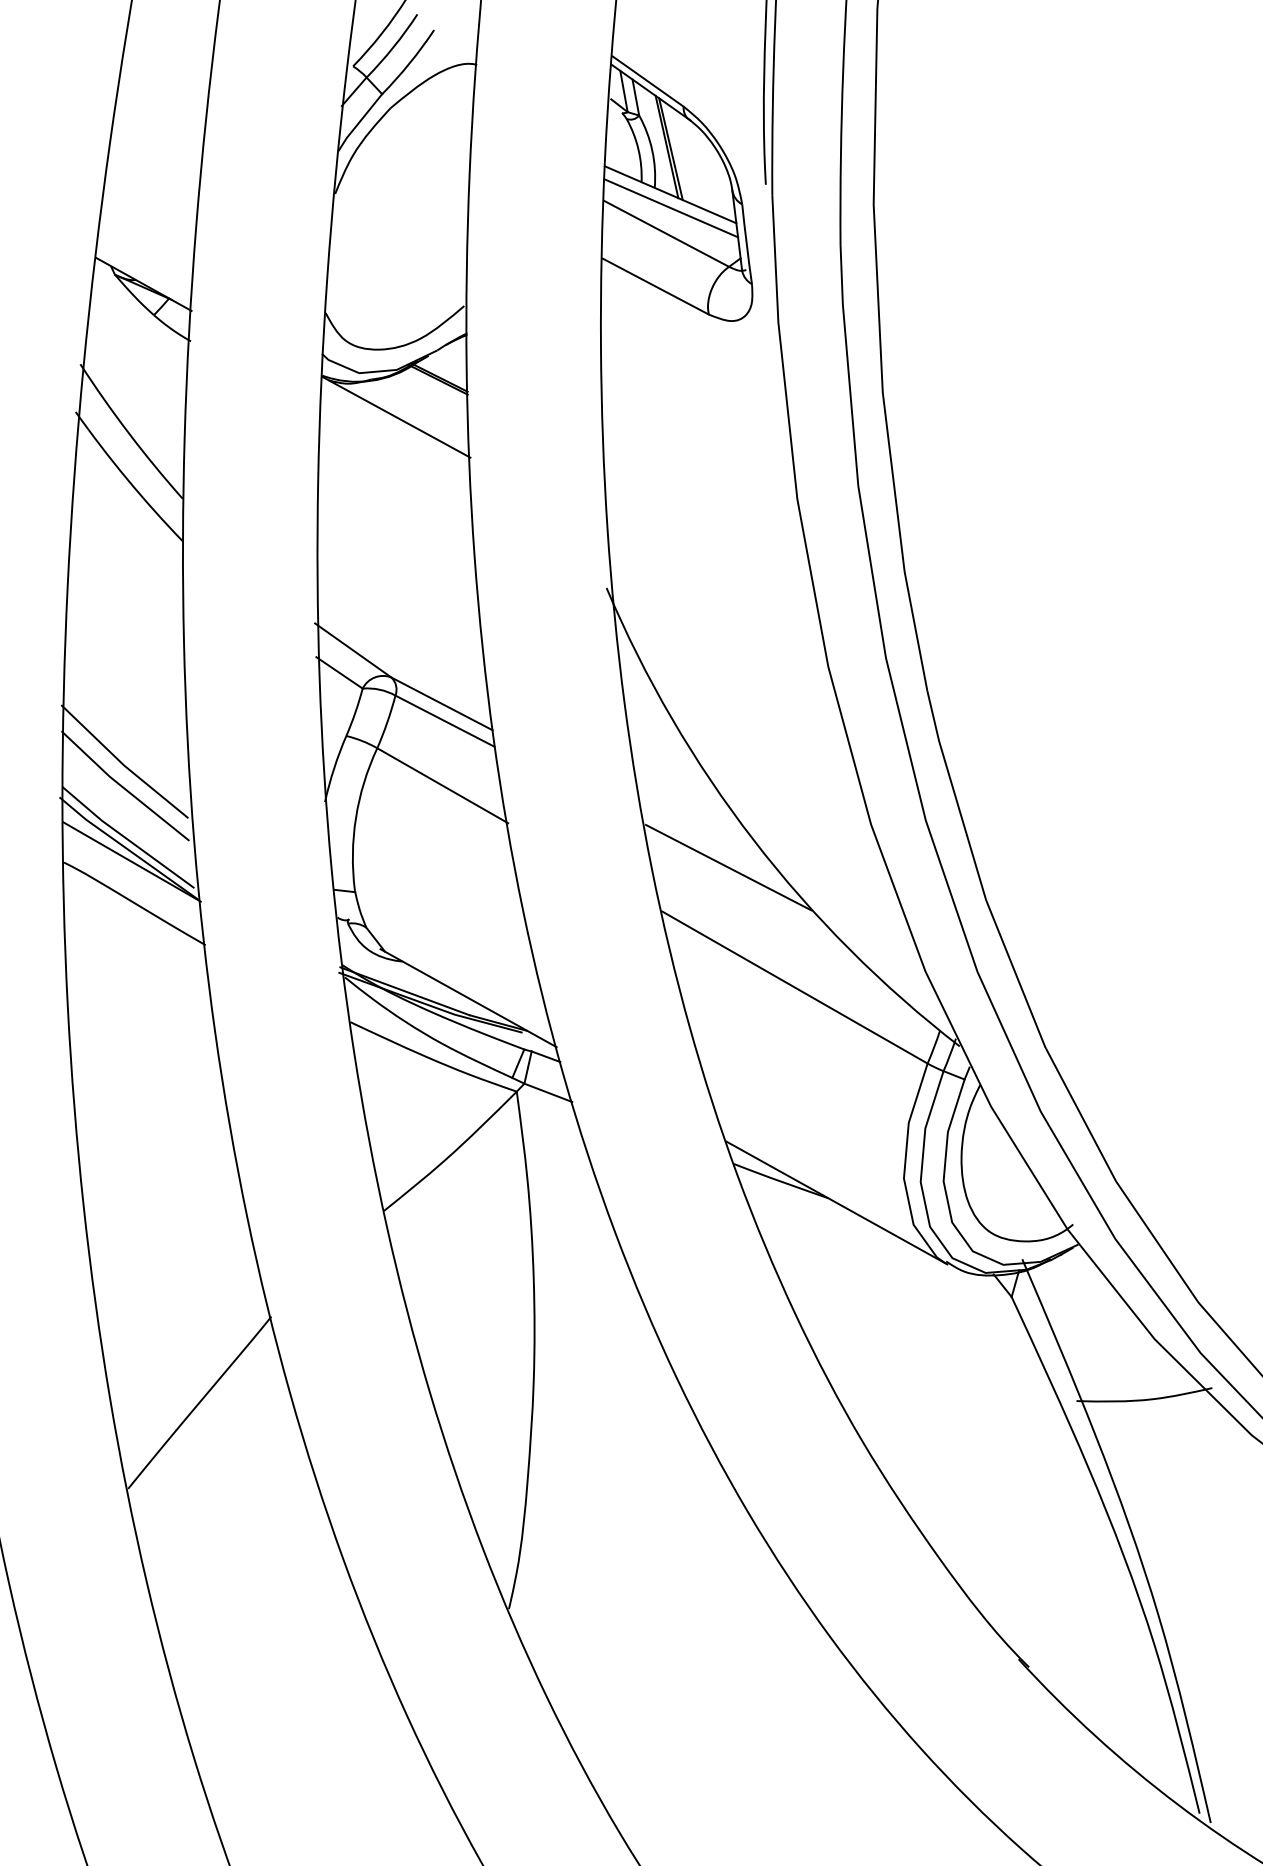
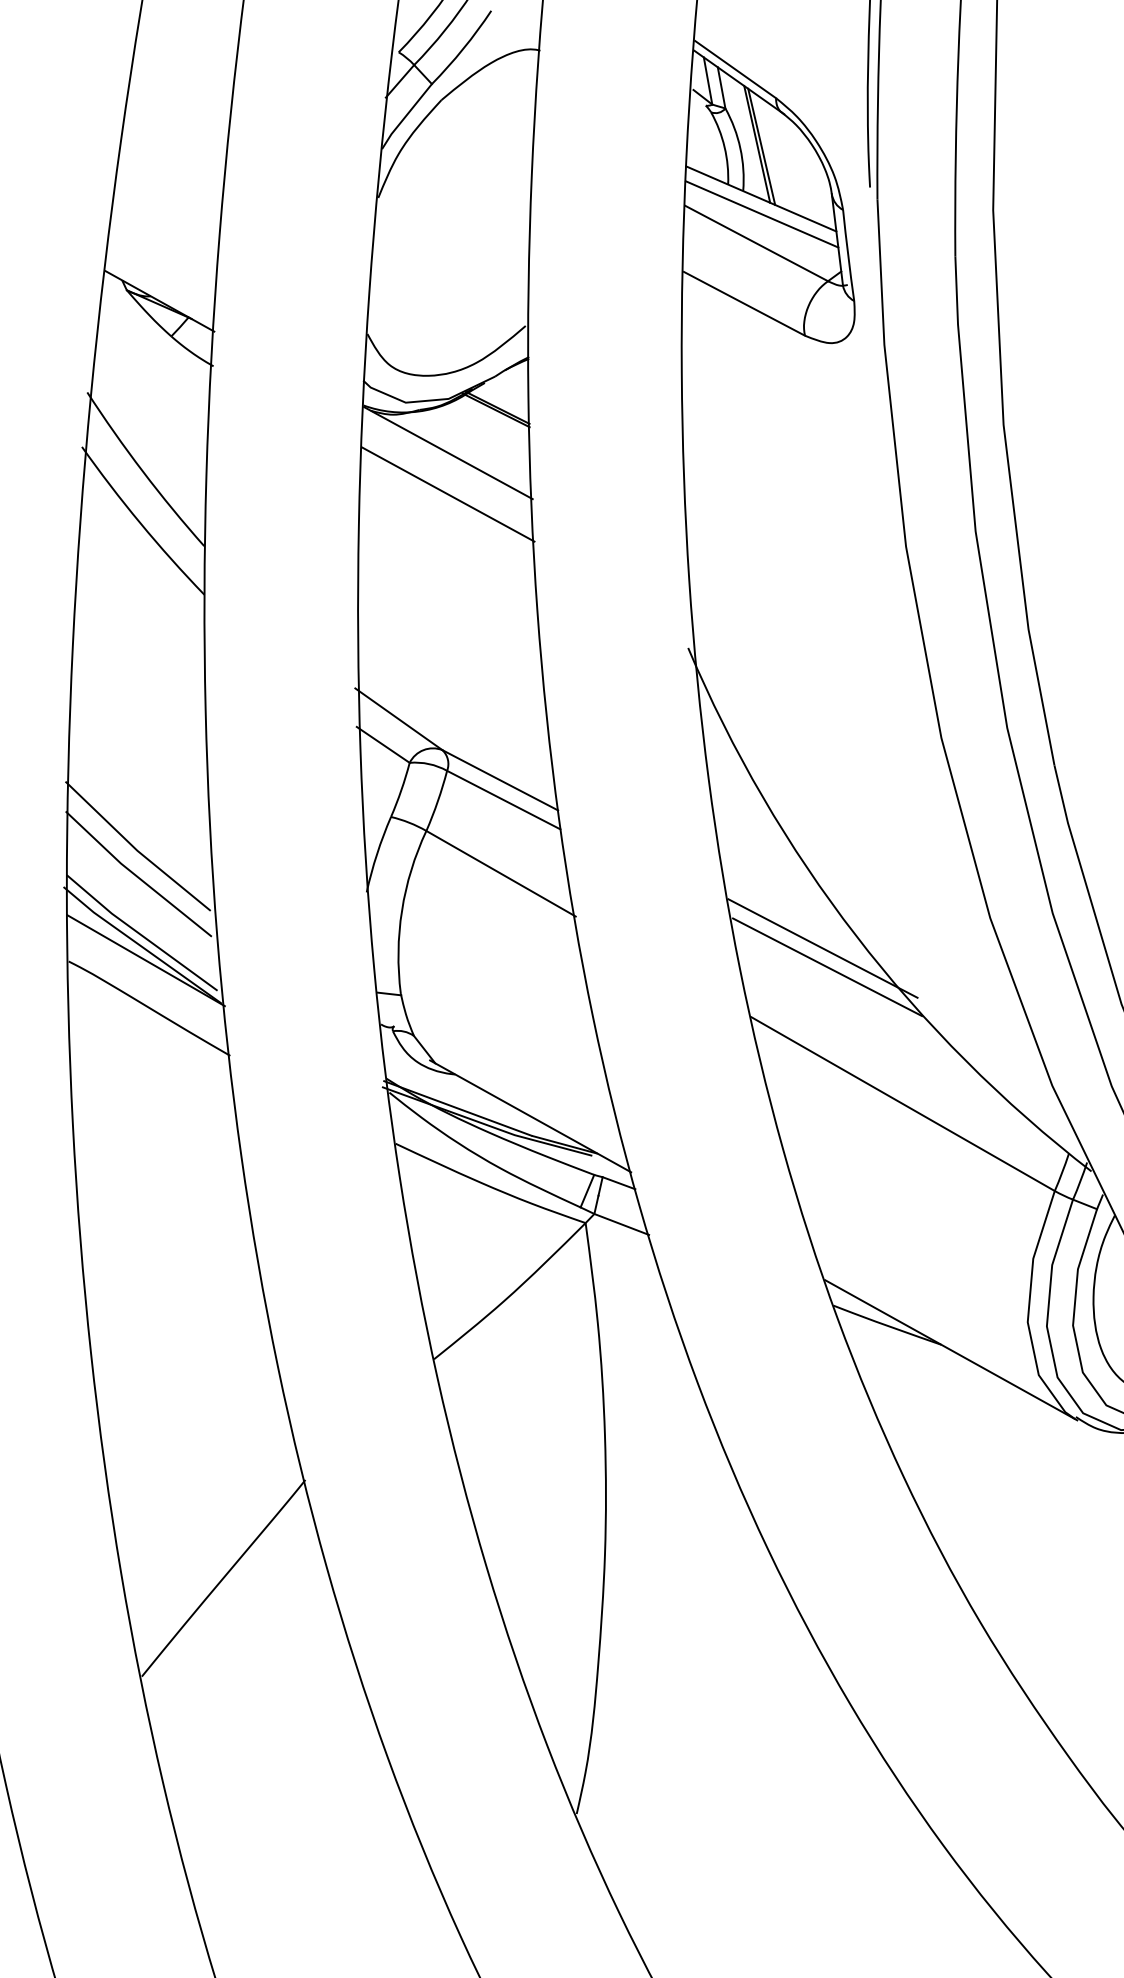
line: (396, 453) -> (448, 494), added
line: (724, 851) -> (822, 948), added

